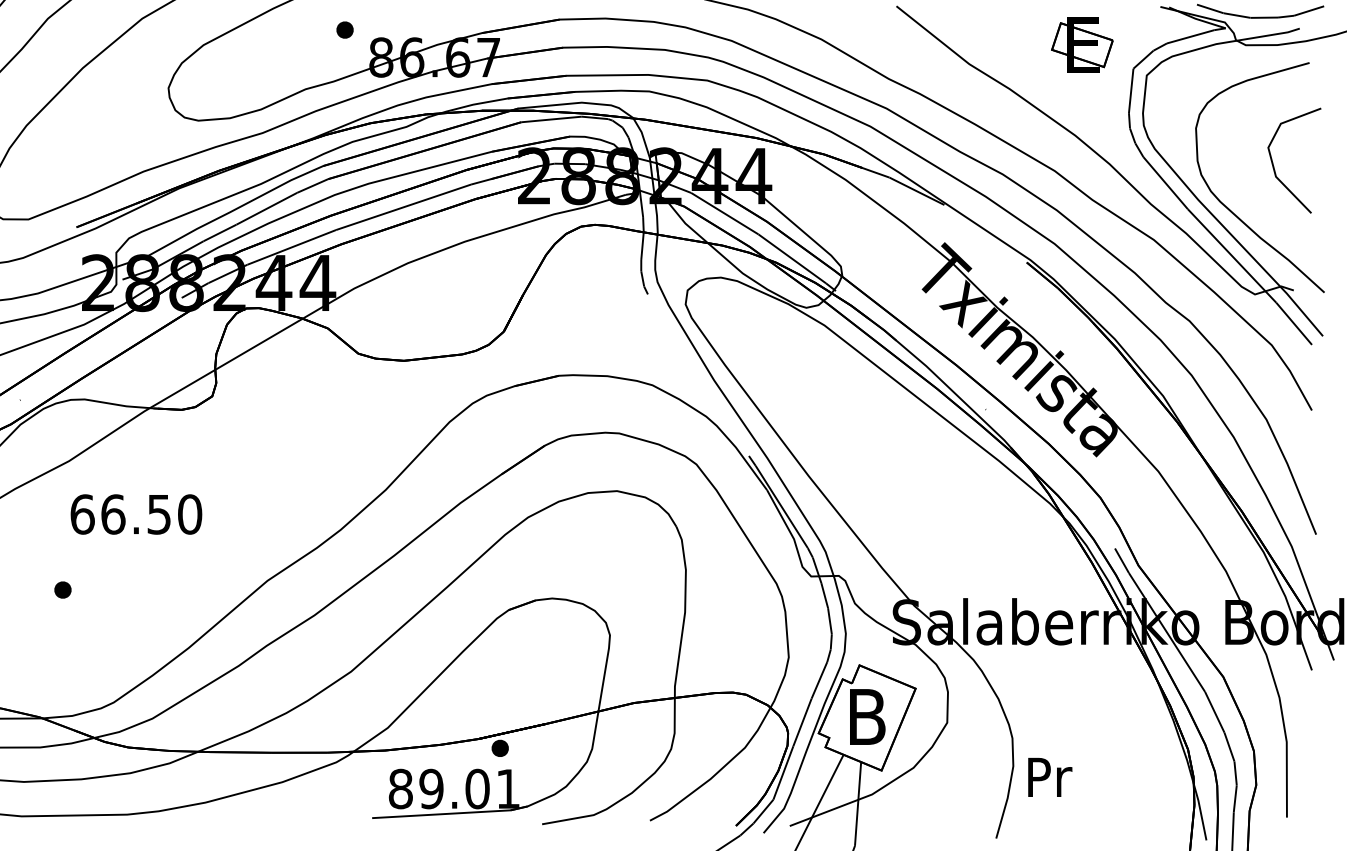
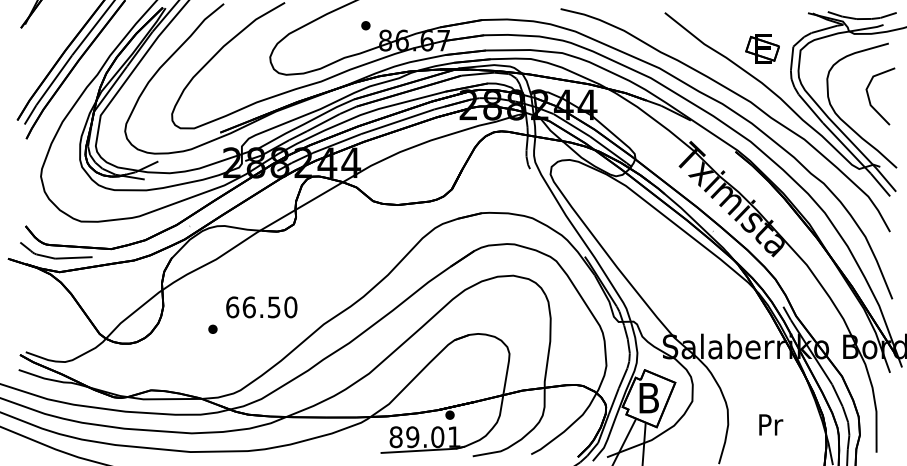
part: (1082, 44) -> (762, 48), moved
text: (135, 514) -> (261, 307), moved
text: (1050, 776) -> (771, 424), moved

